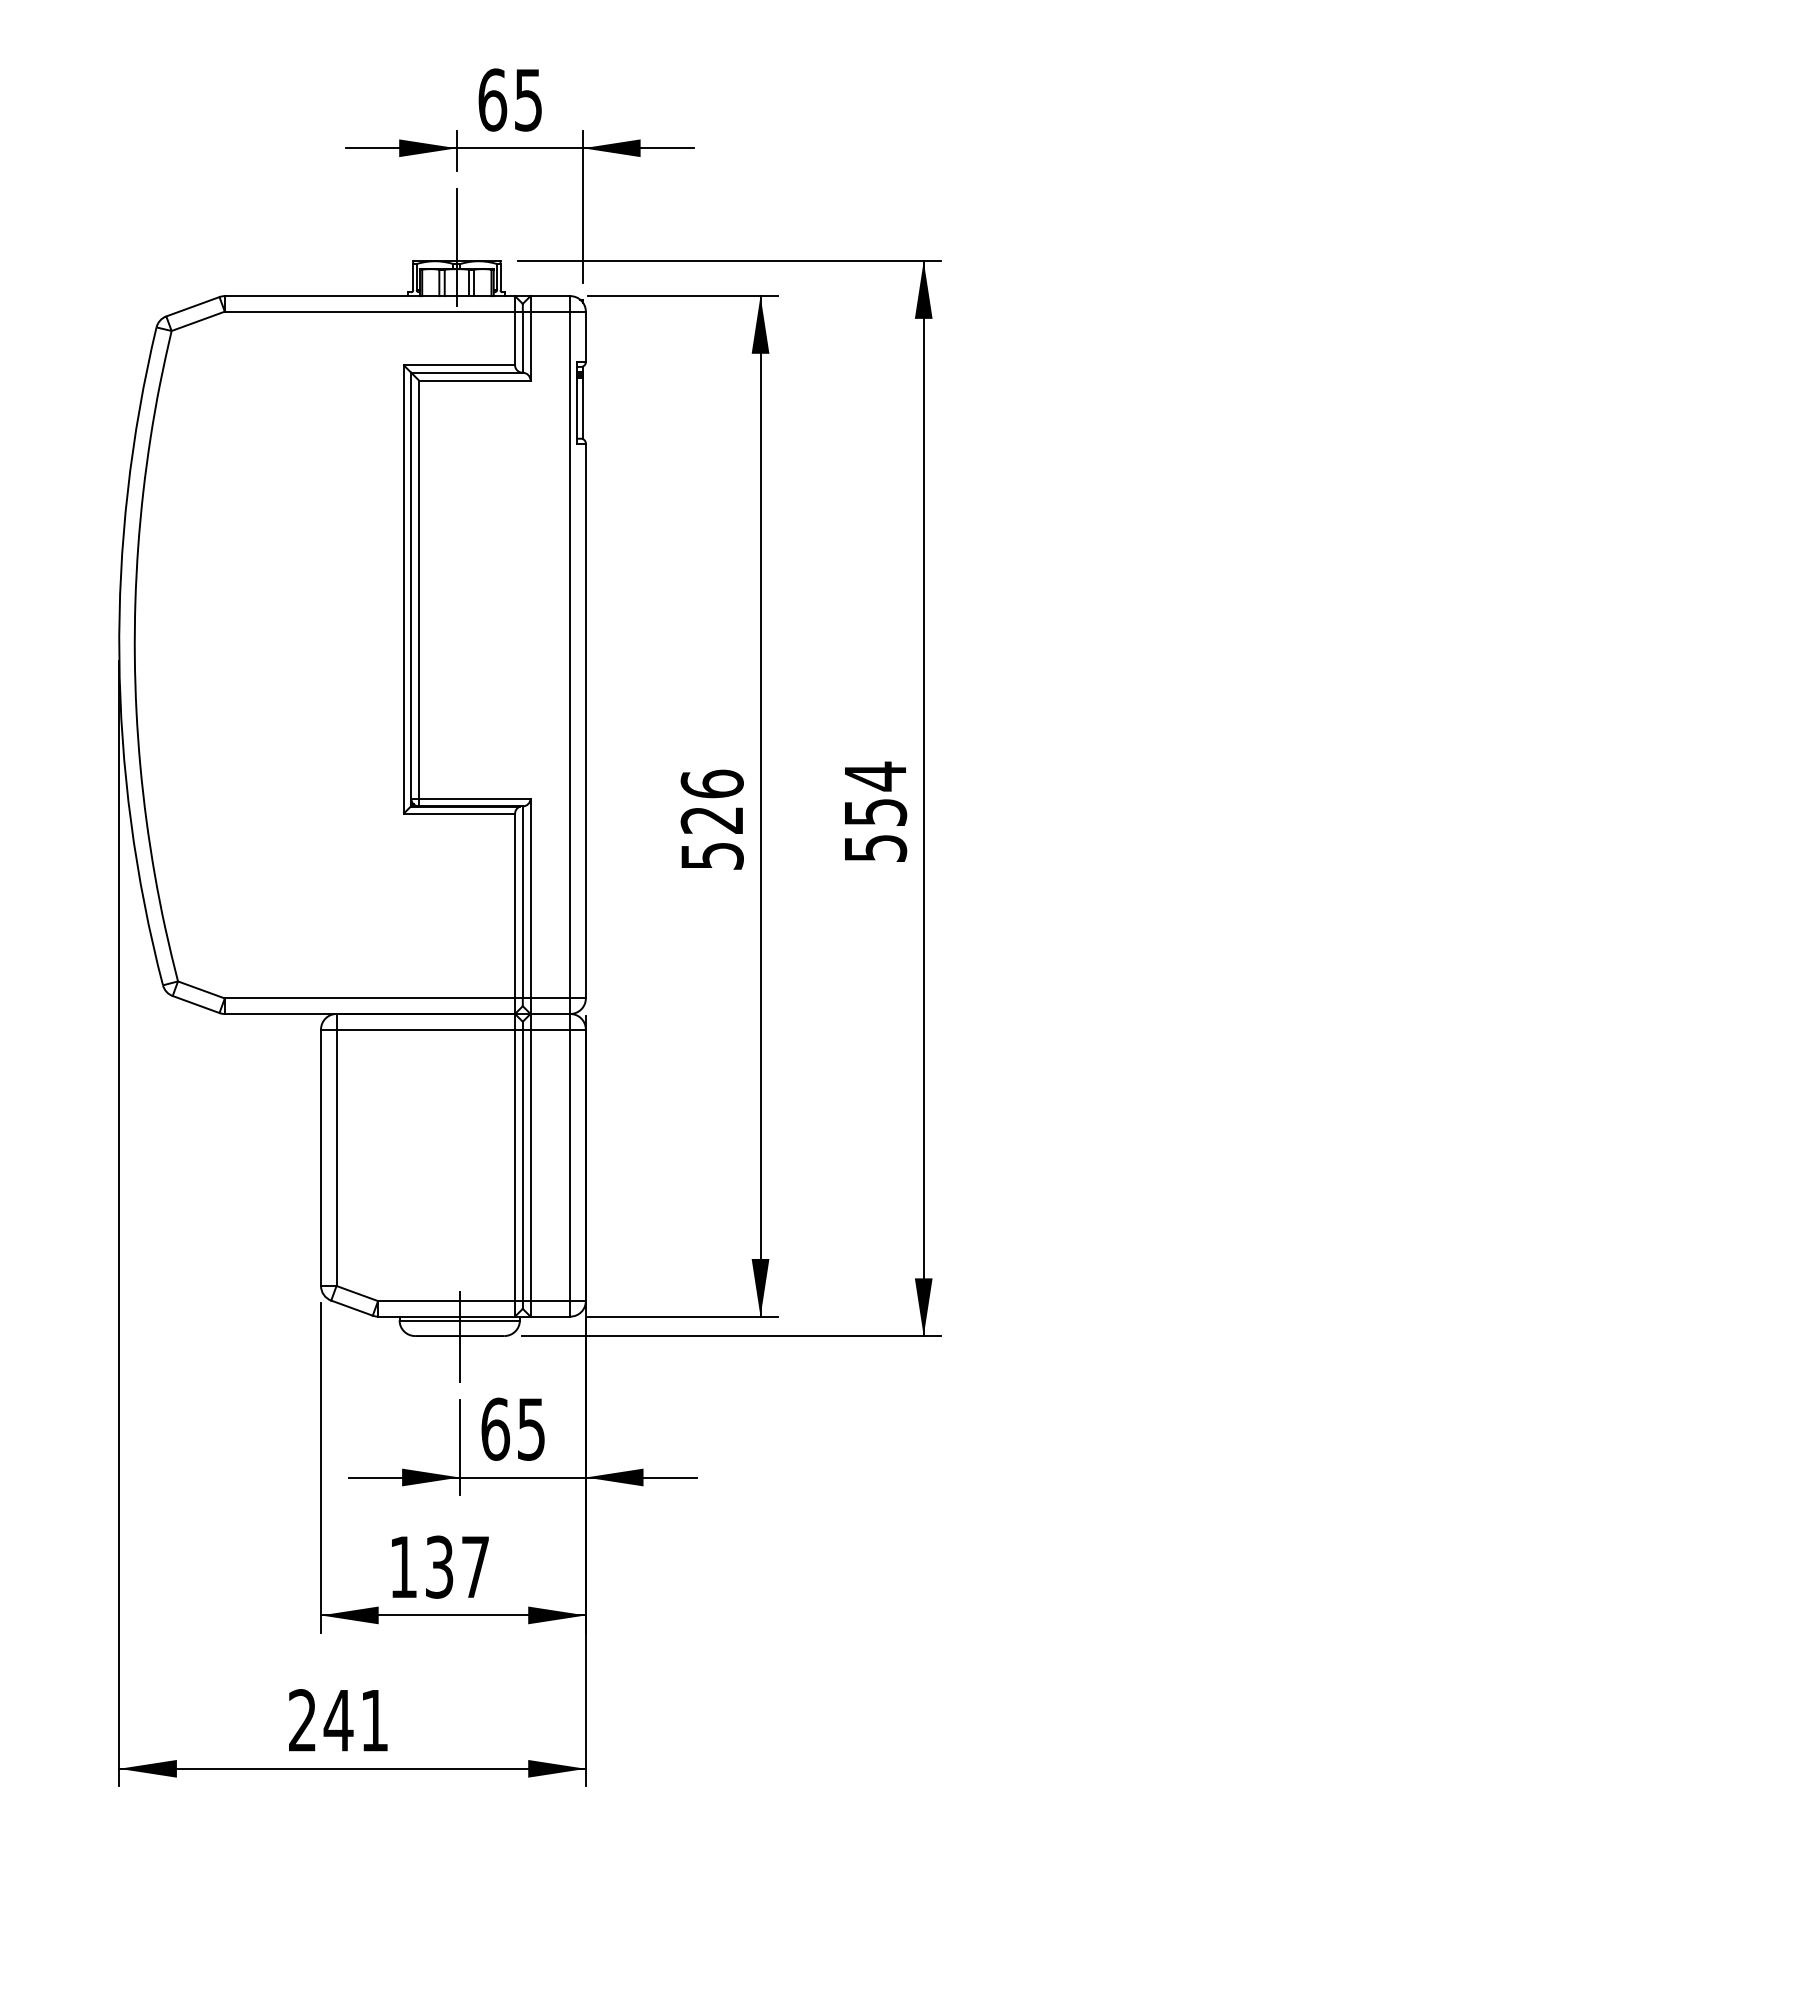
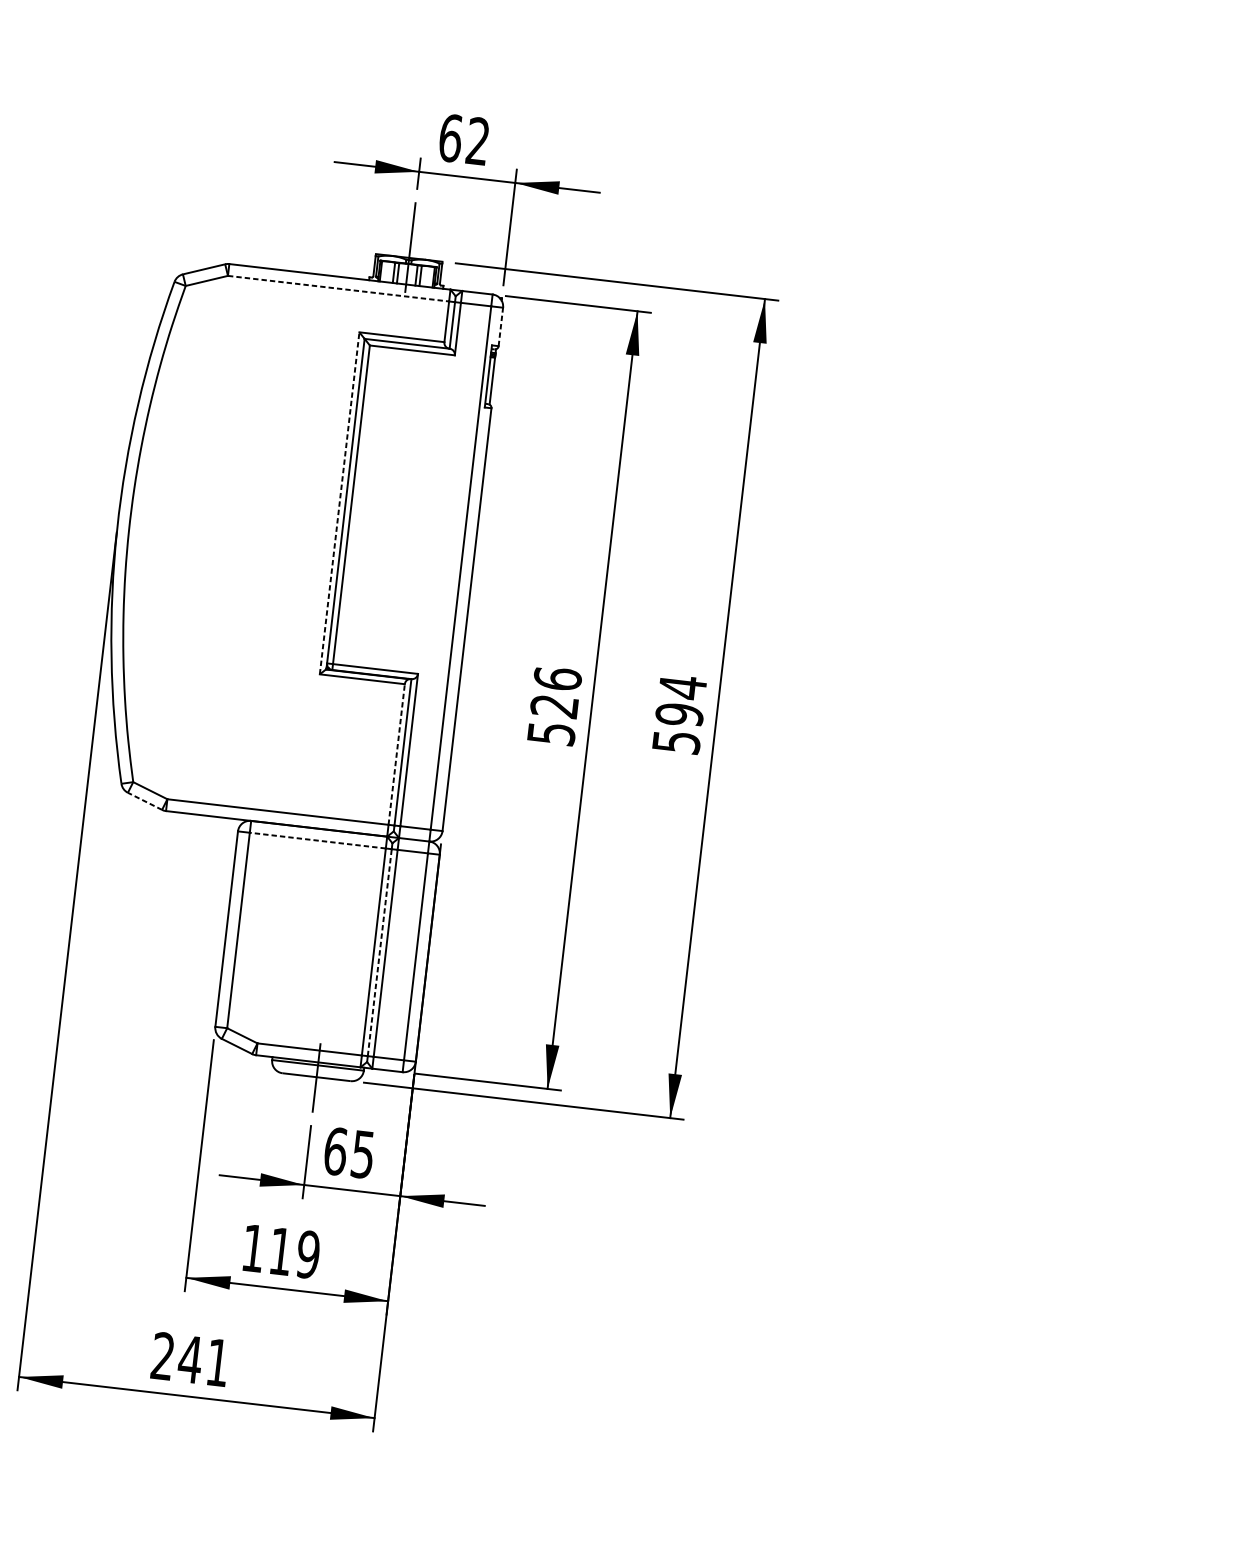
text: (527, 99) -> (477, 140), 65 -> 62
line: (370, 311) -> (338, 288), solid -> dashed
line: (585, 336) -> (500, 326), solid -> dashed
line: (403, 588) -> (339, 502), solid -> dashed
text: (874, 812) -> (678, 714), 554 -> 594
line: (515, 905) -> (397, 754), solid -> dashed
line: (196, 1004) -> (145, 801), solid -> dashed
line: (425, 1029) -> (317, 840), solid -> dashed
line: (522, 1165) -> (379, 952), solid -> dashed
text: (457, 1566) -> (294, 1252), 137 -> 119

